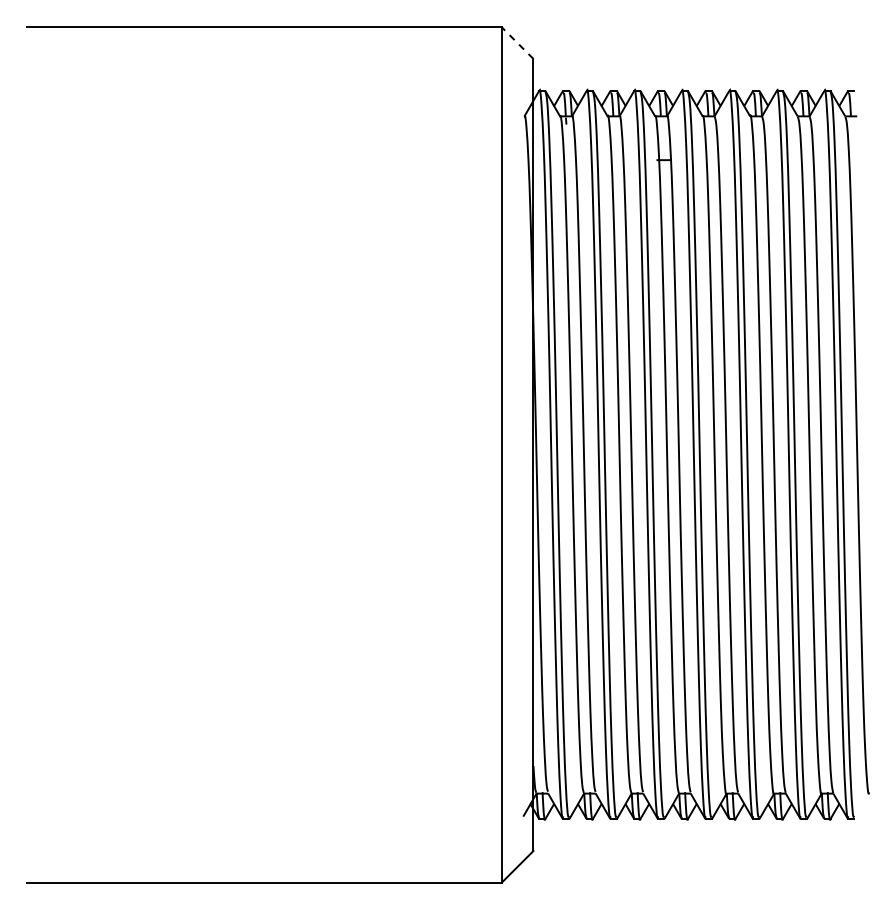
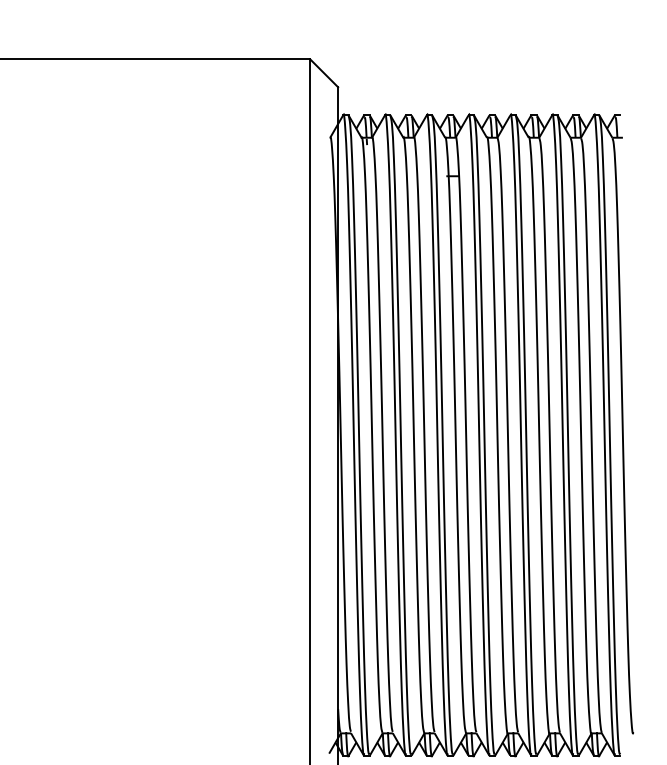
line: (517, 42) -> (324, 72), dashed -> solid

